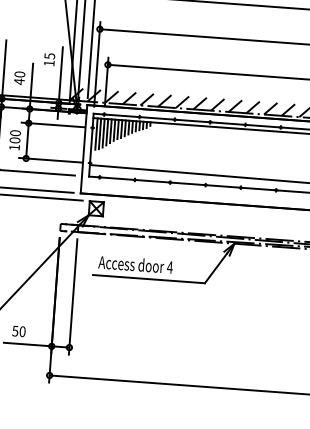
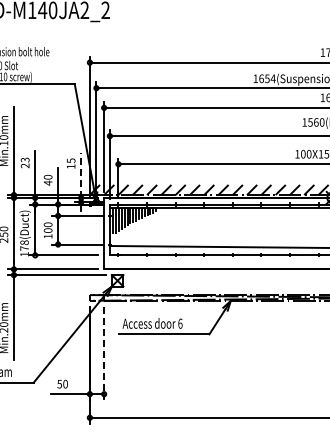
line: (61, 75) -> (81, 175), solid -> dashed
text: (170, 267) -> (180, 323), 4 -> 6
line: (73, 297) -> (104, 353), solid -> dashed

